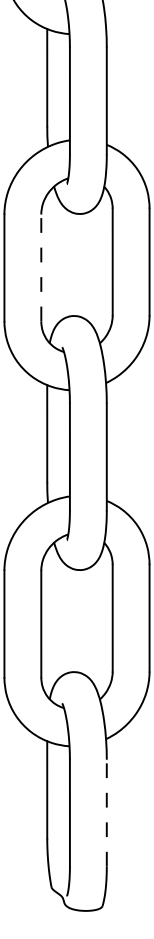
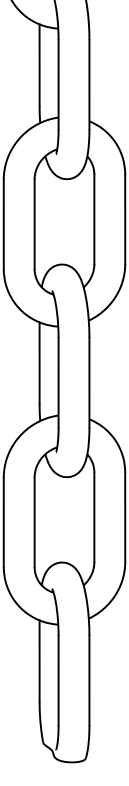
line: (41, 268) -> (34, 224), dashed -> solid
line: (106, 813) -> (89, 680), dashed -> solid

